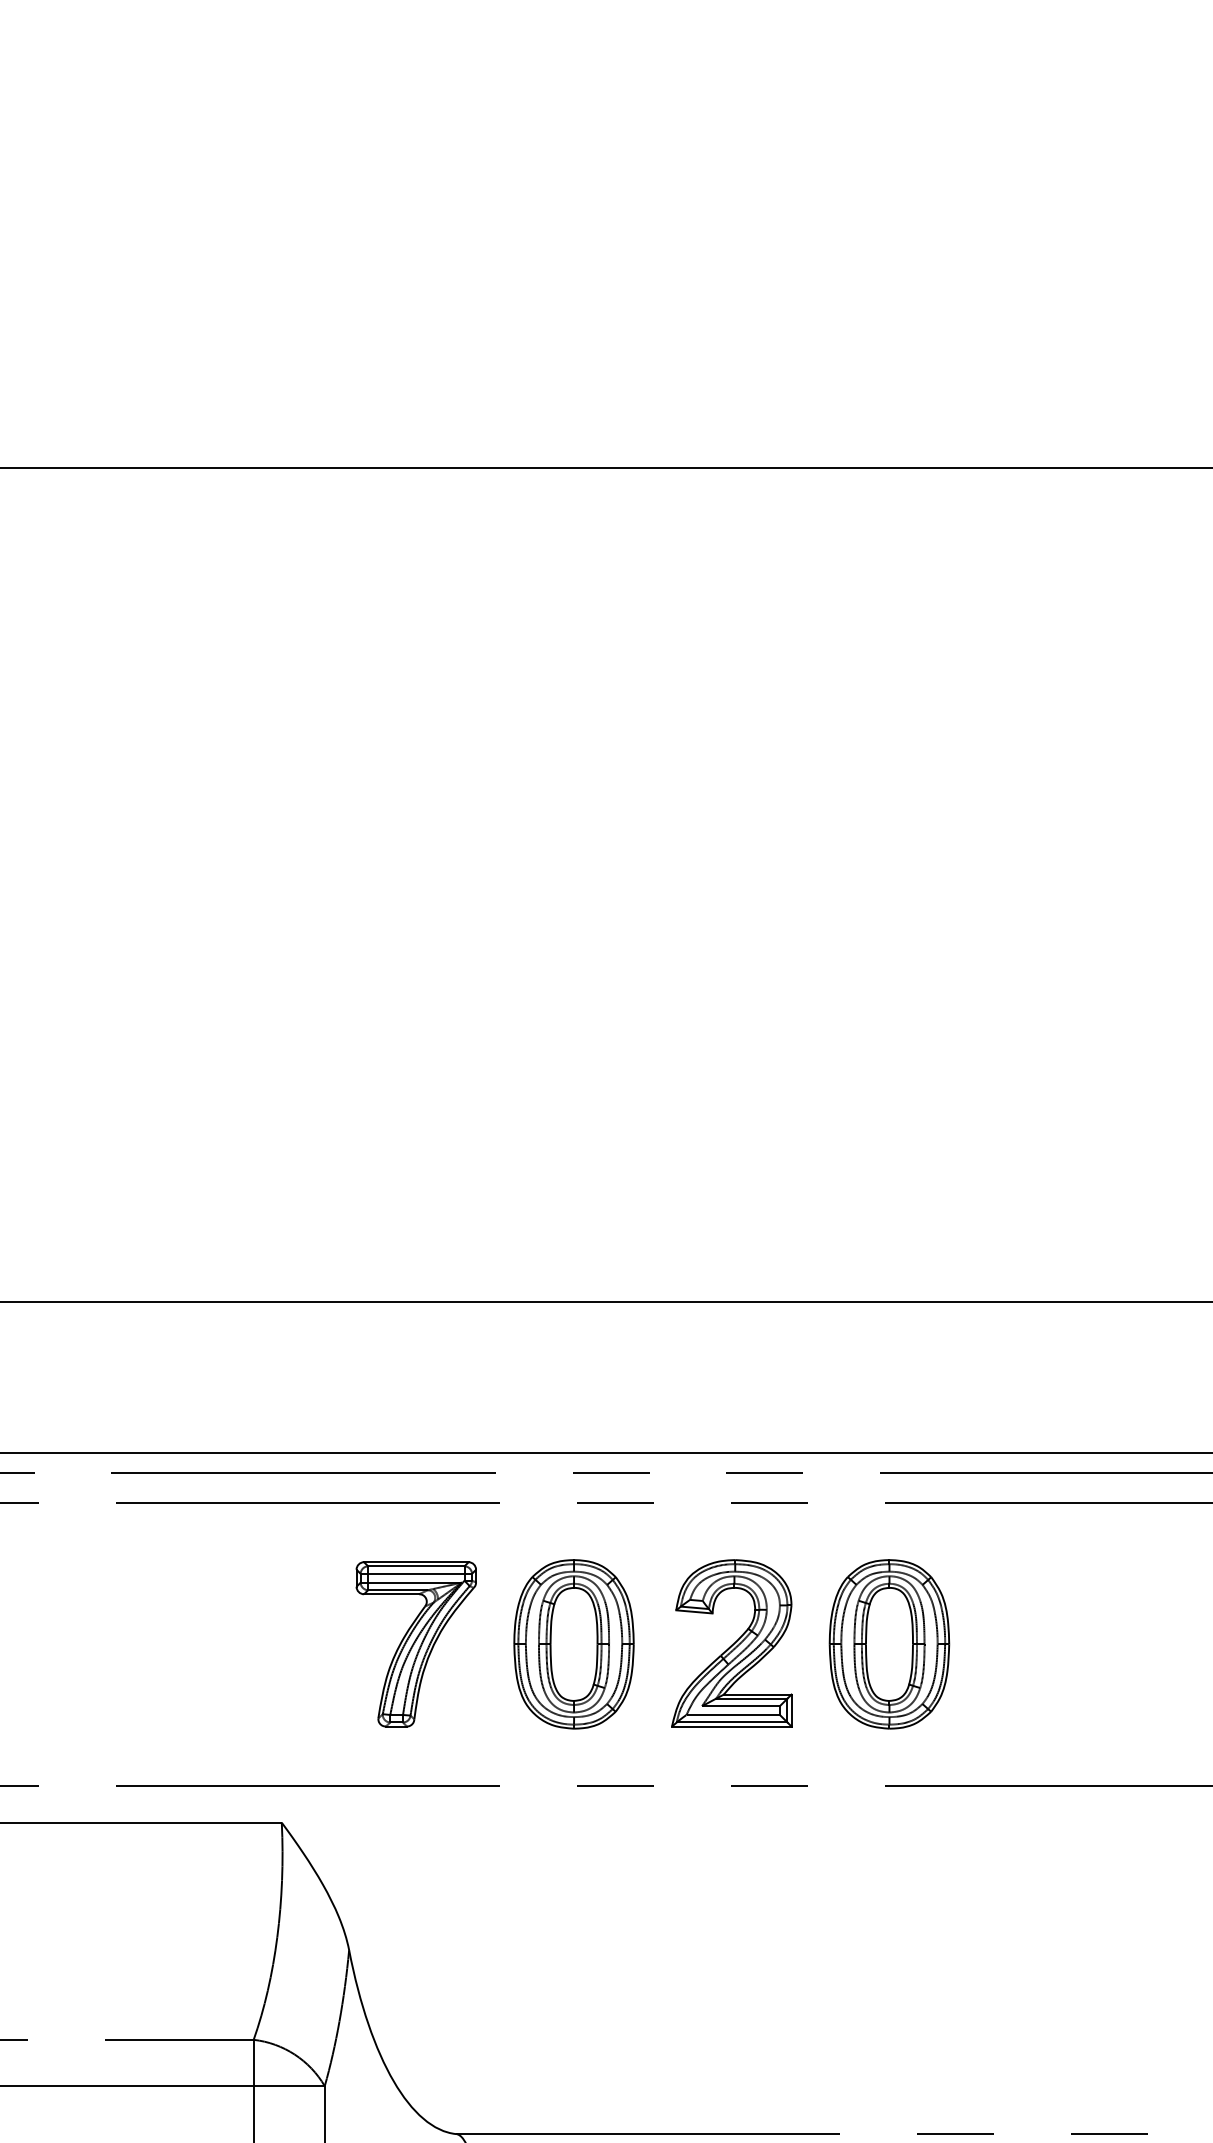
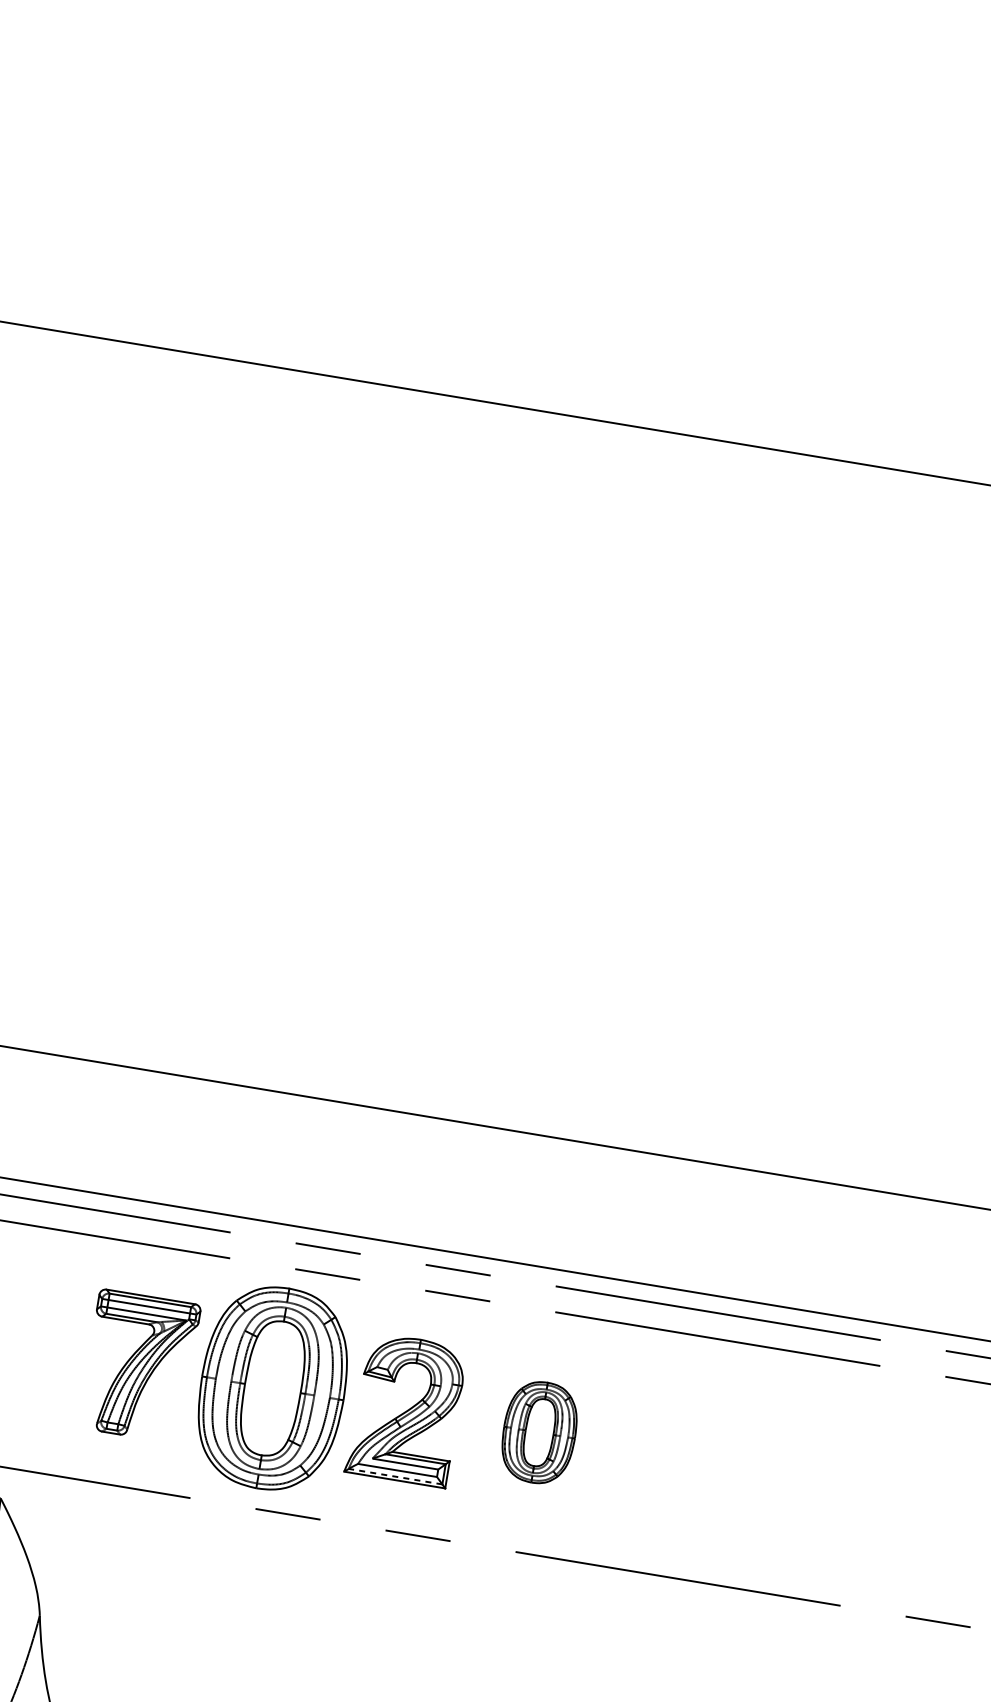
part: (573, 1644) -> (272, 1388), size x1.4
part: (889, 1644) -> (539, 1432), size x0.7
line: (731, 1722) -> (395, 1476), solid -> dashed

